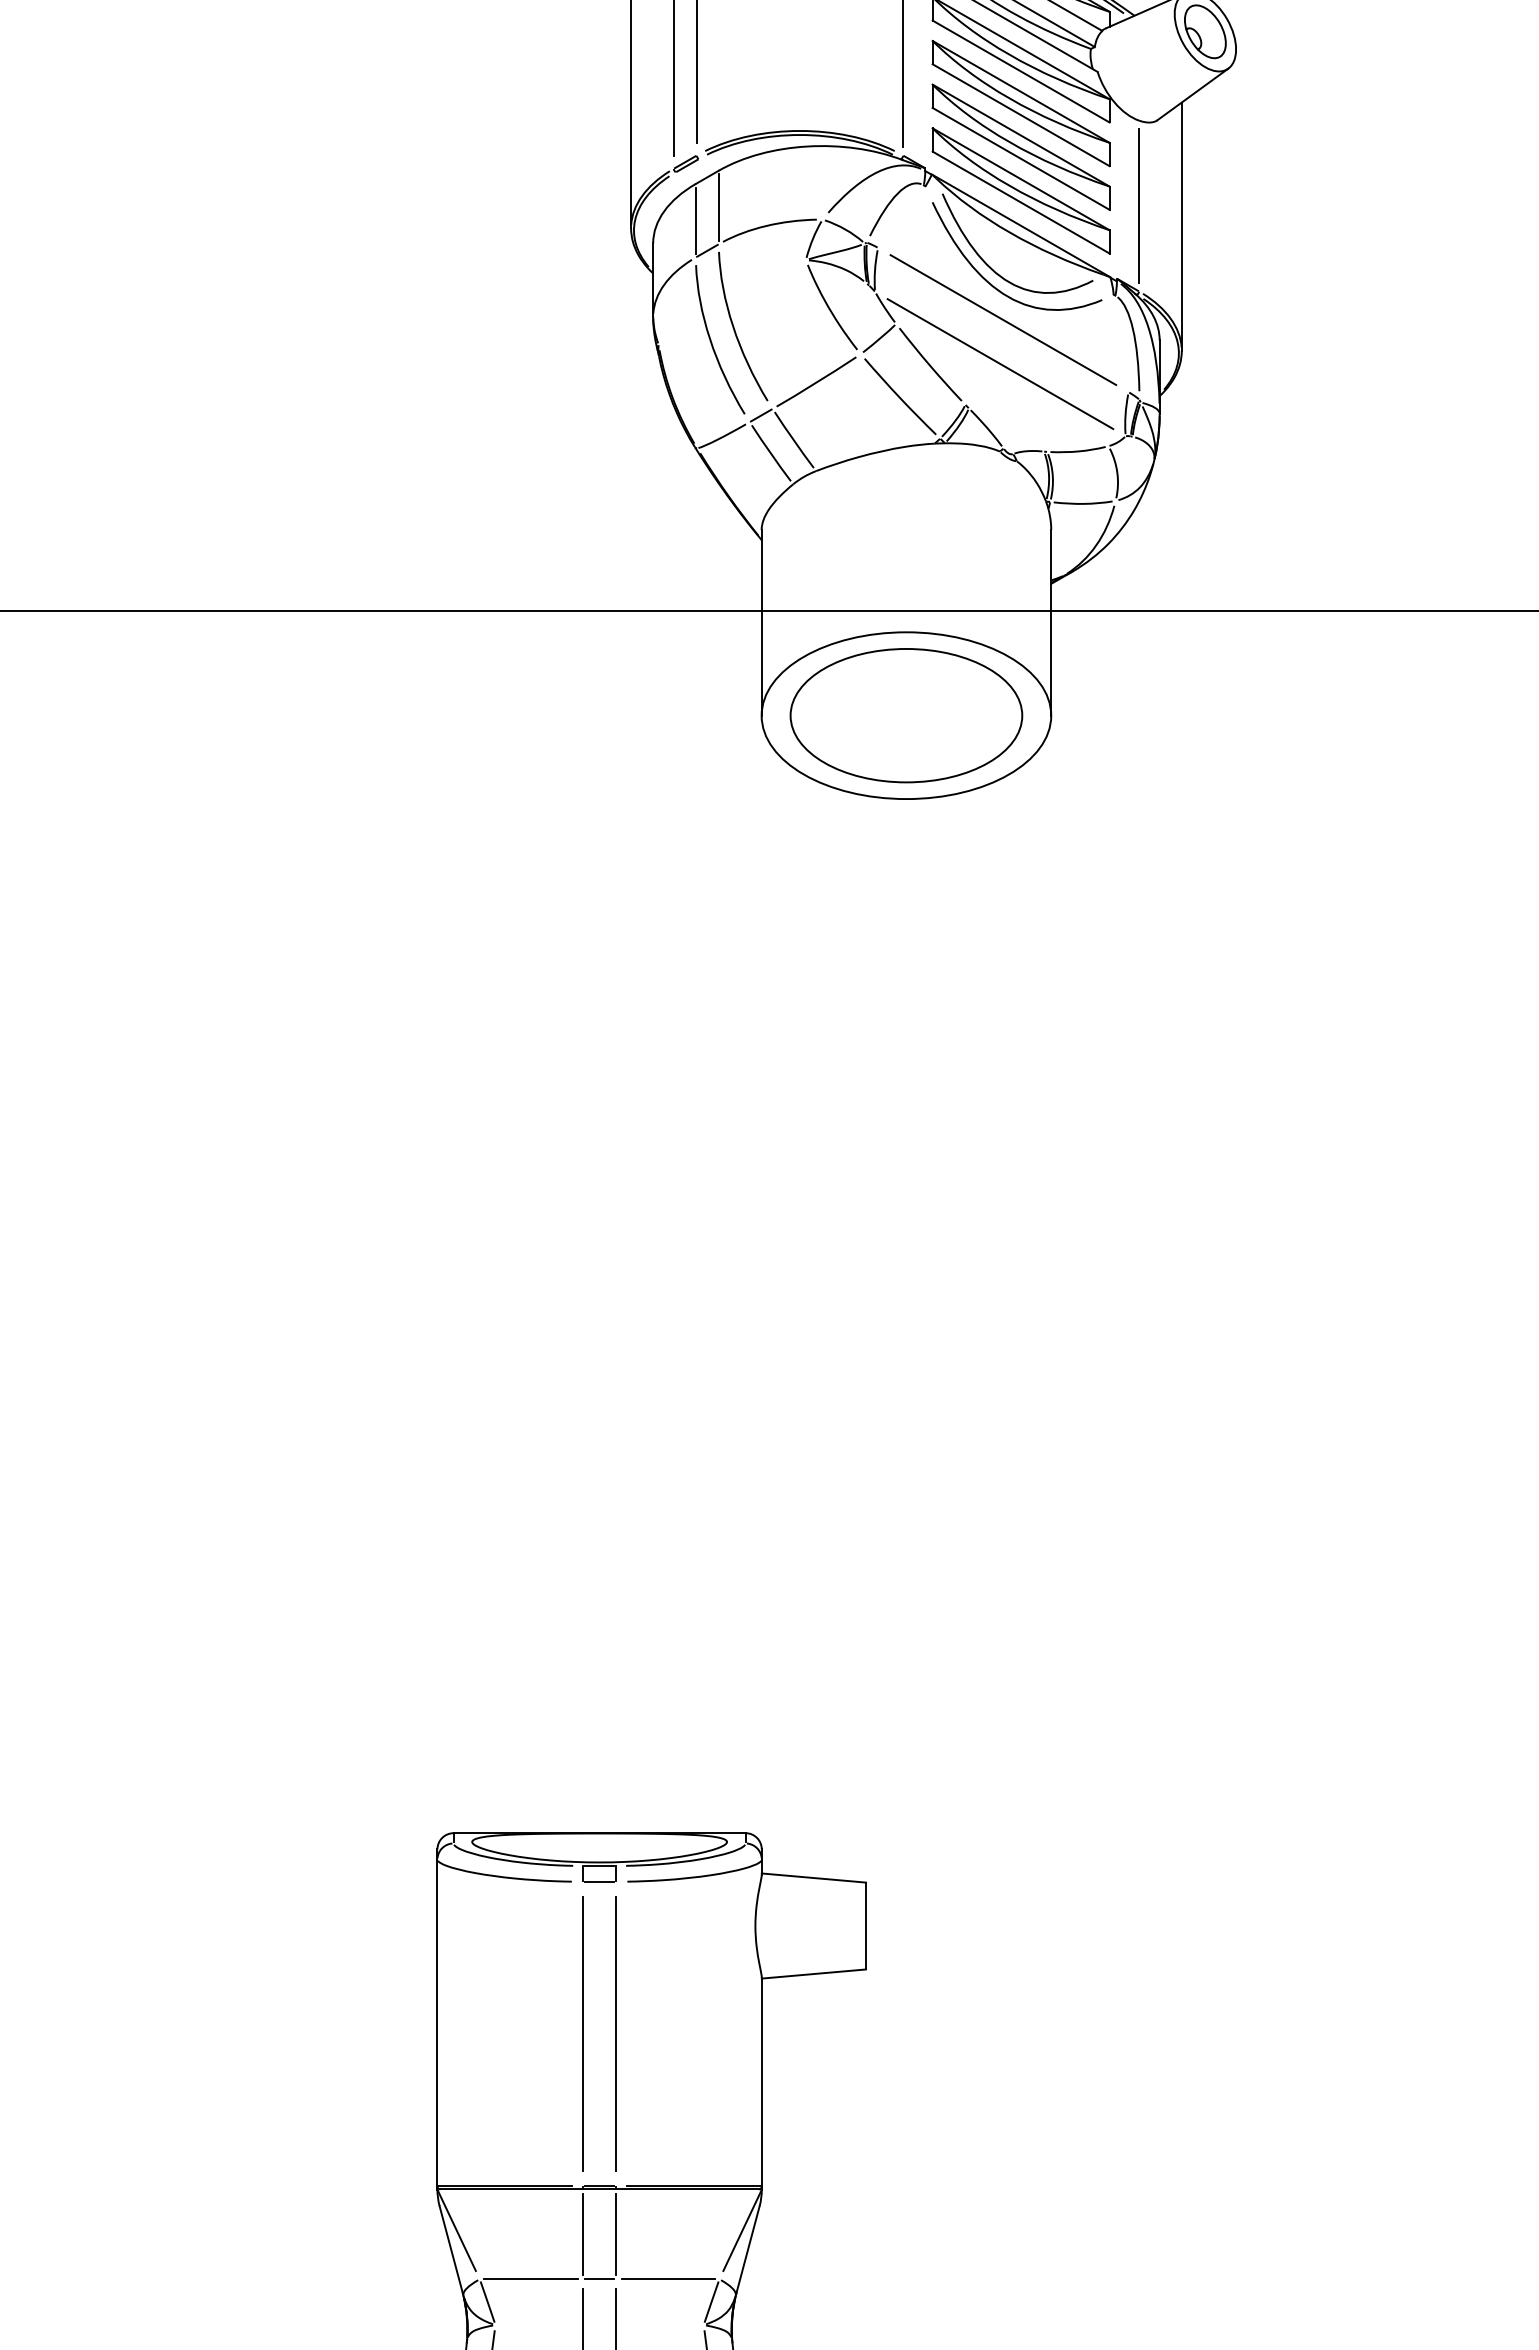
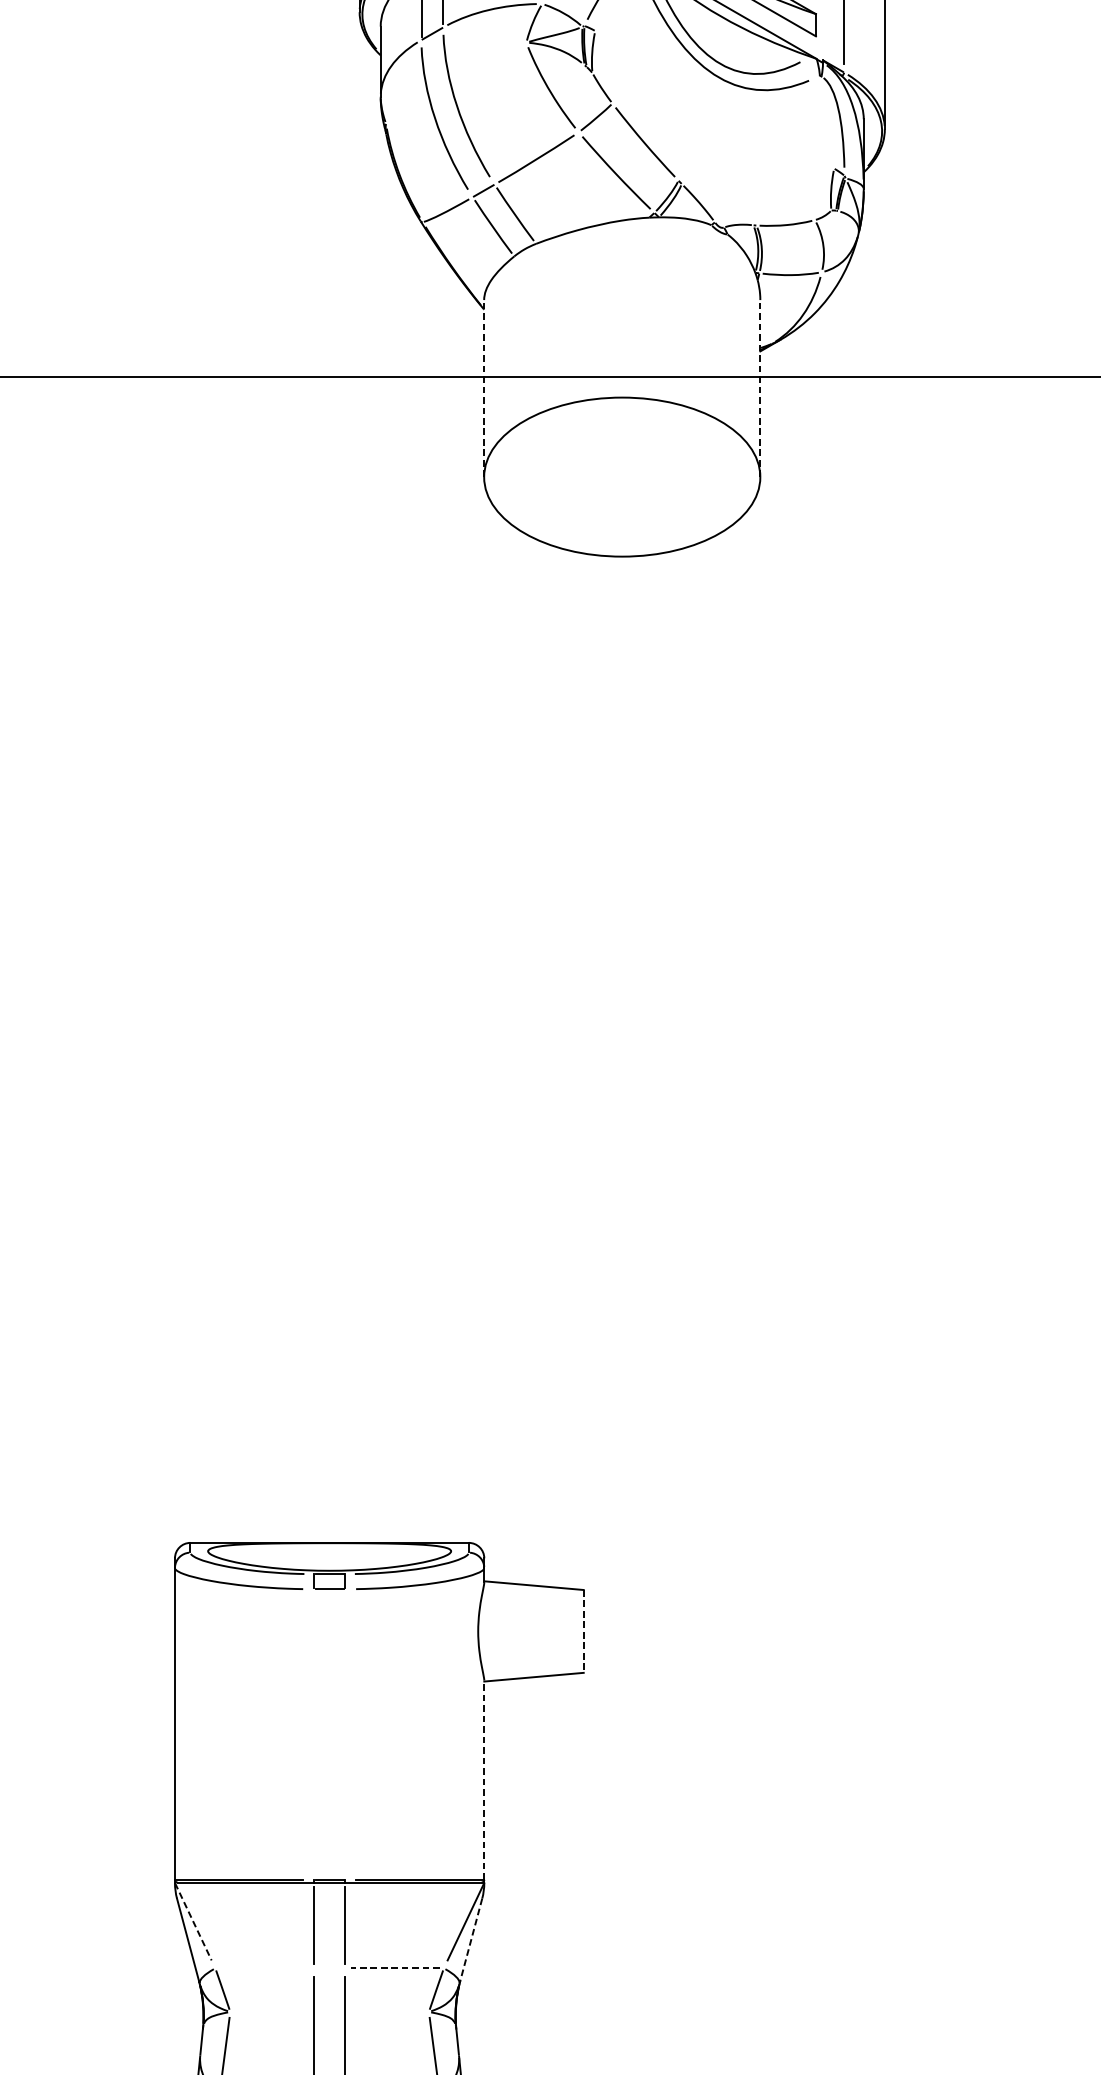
line: (1003, 320) -> (714, 100), removed
line: (1000, 364) -> (711, 142), removed
line: (761, 622) -> (484, 388), solid -> dashed
line: (1051, 622) -> (760, 388), solid -> dashed
part: (906, 715) -> (622, 476), removed
line: (866, 1926) -> (584, 1631), solid -> dashed
line: (583, 2034) -> (314, 1734), removed
line: (615, 2034) -> (344, 1734), removed
line: (761, 2081) -> (484, 1779), solid -> dashed
line: (456, 2230) -> (193, 1921), solid -> dashed
line: (747, 2250) -> (470, 1940), solid -> dashed
line: (530, 2279) -> (263, 1968), removed
line: (599, 2279) -> (329, 1968), removed
line: (668, 2279) -> (395, 1968), solid -> dashed

